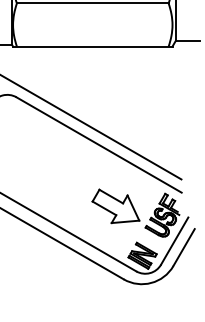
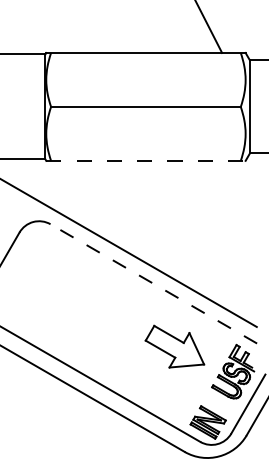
line: (92, 46) -> (145, 160), solid -> dashed
line: (98, 144) -> (153, 283), solid -> dashed
part: (115, 206) -> (174, 346), moved

